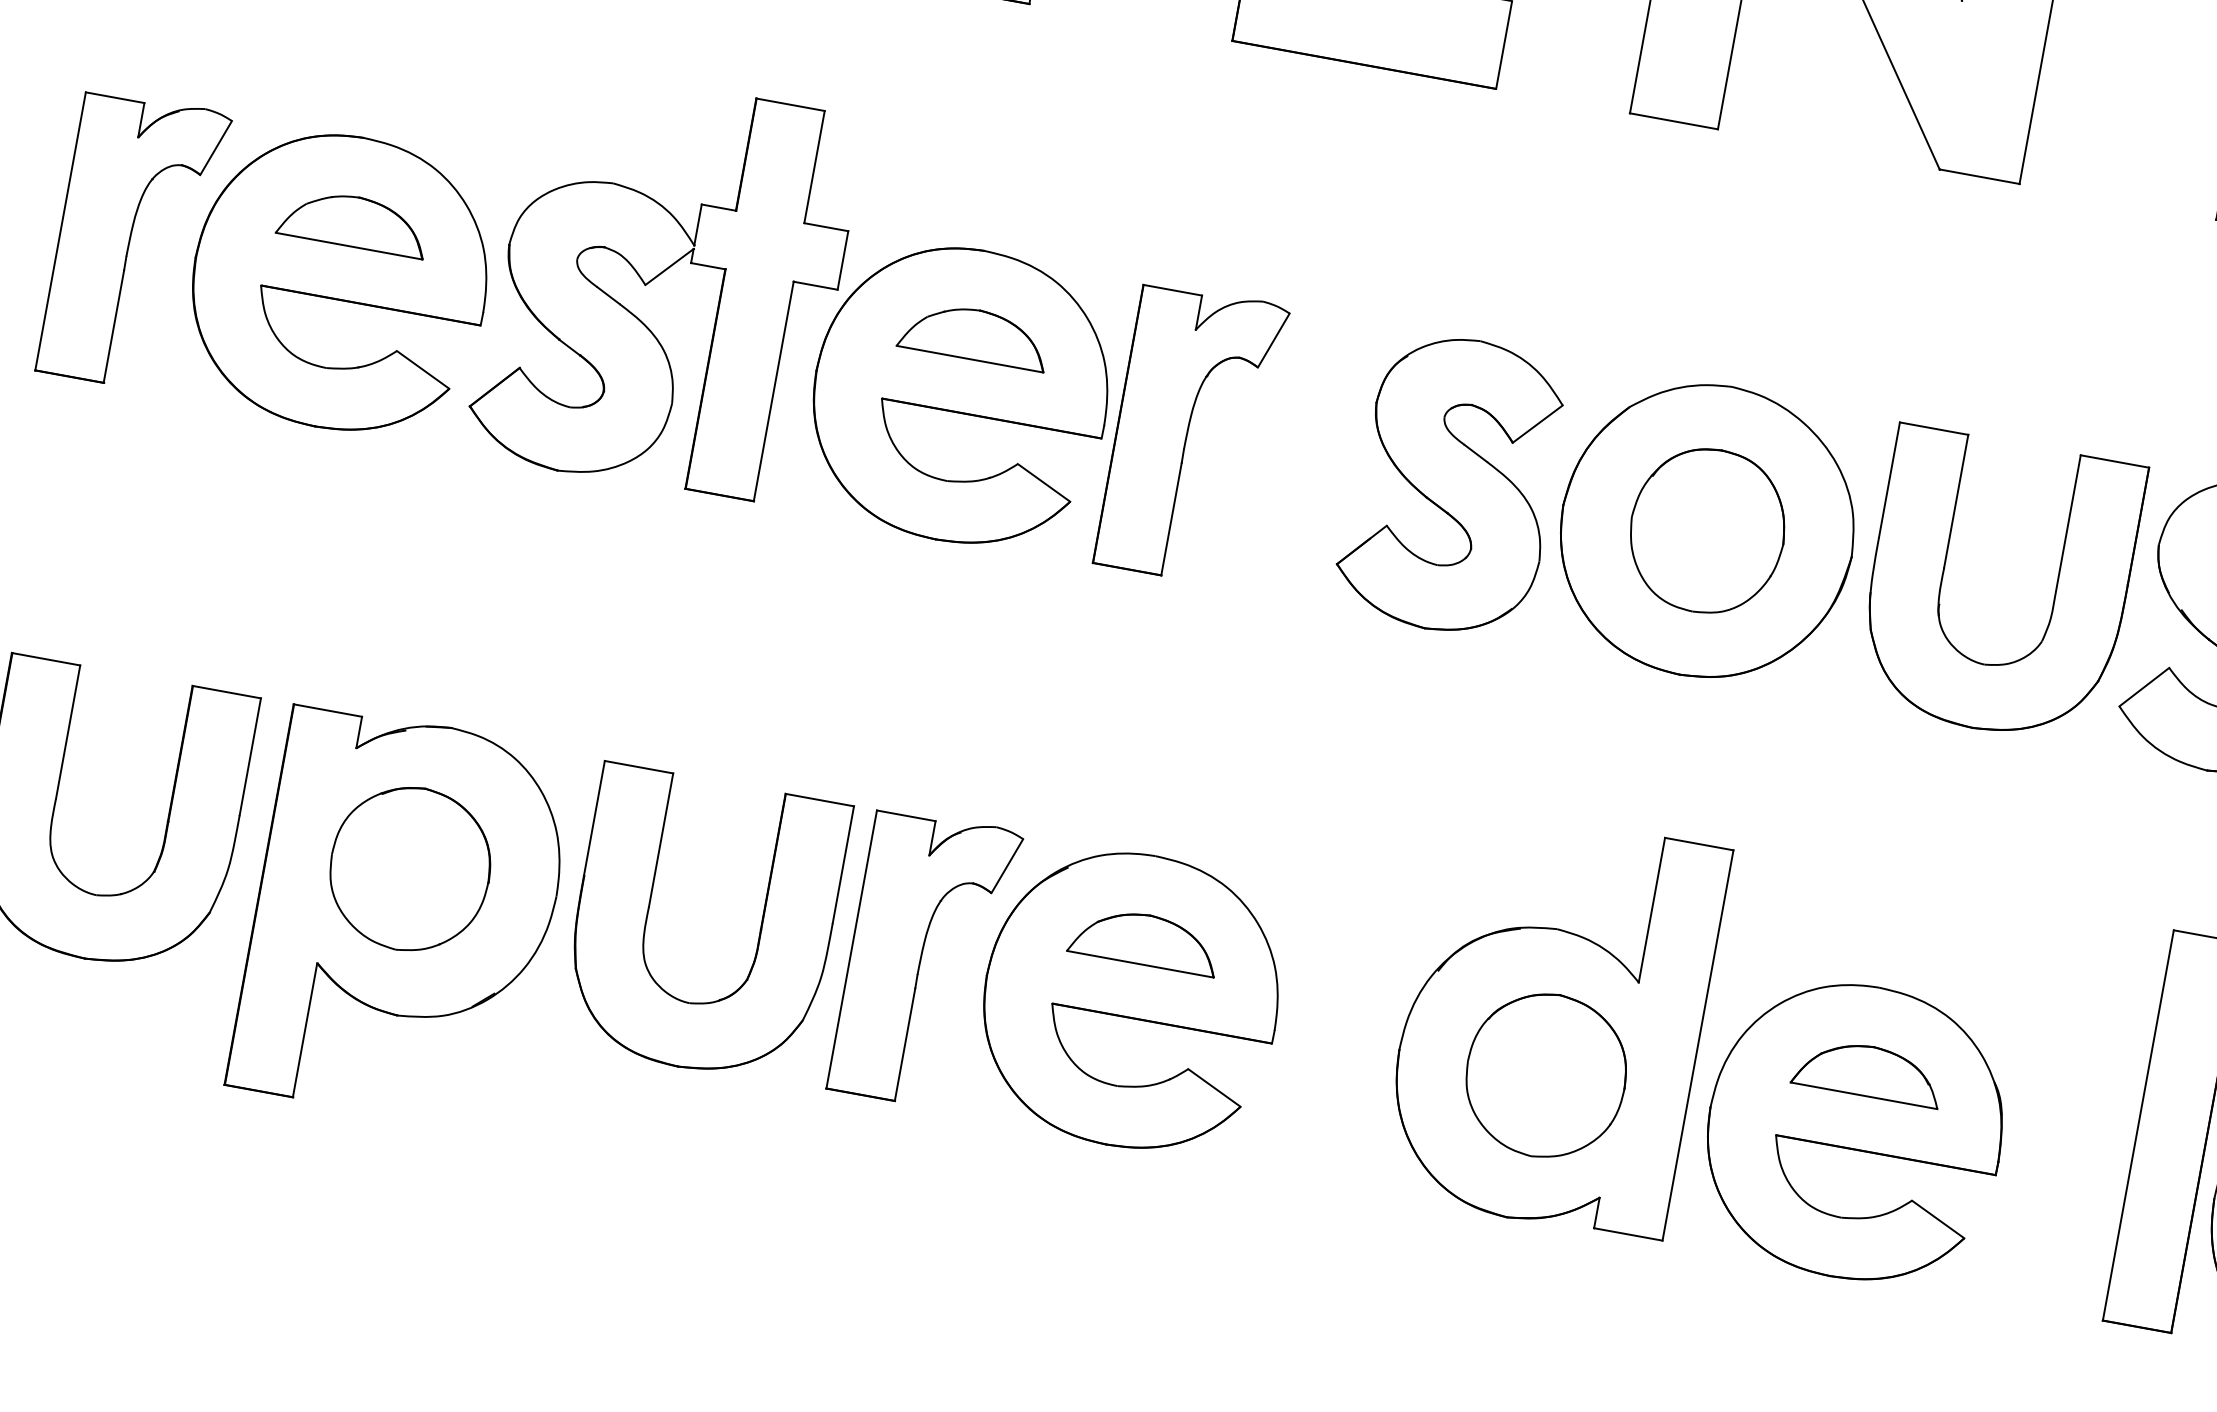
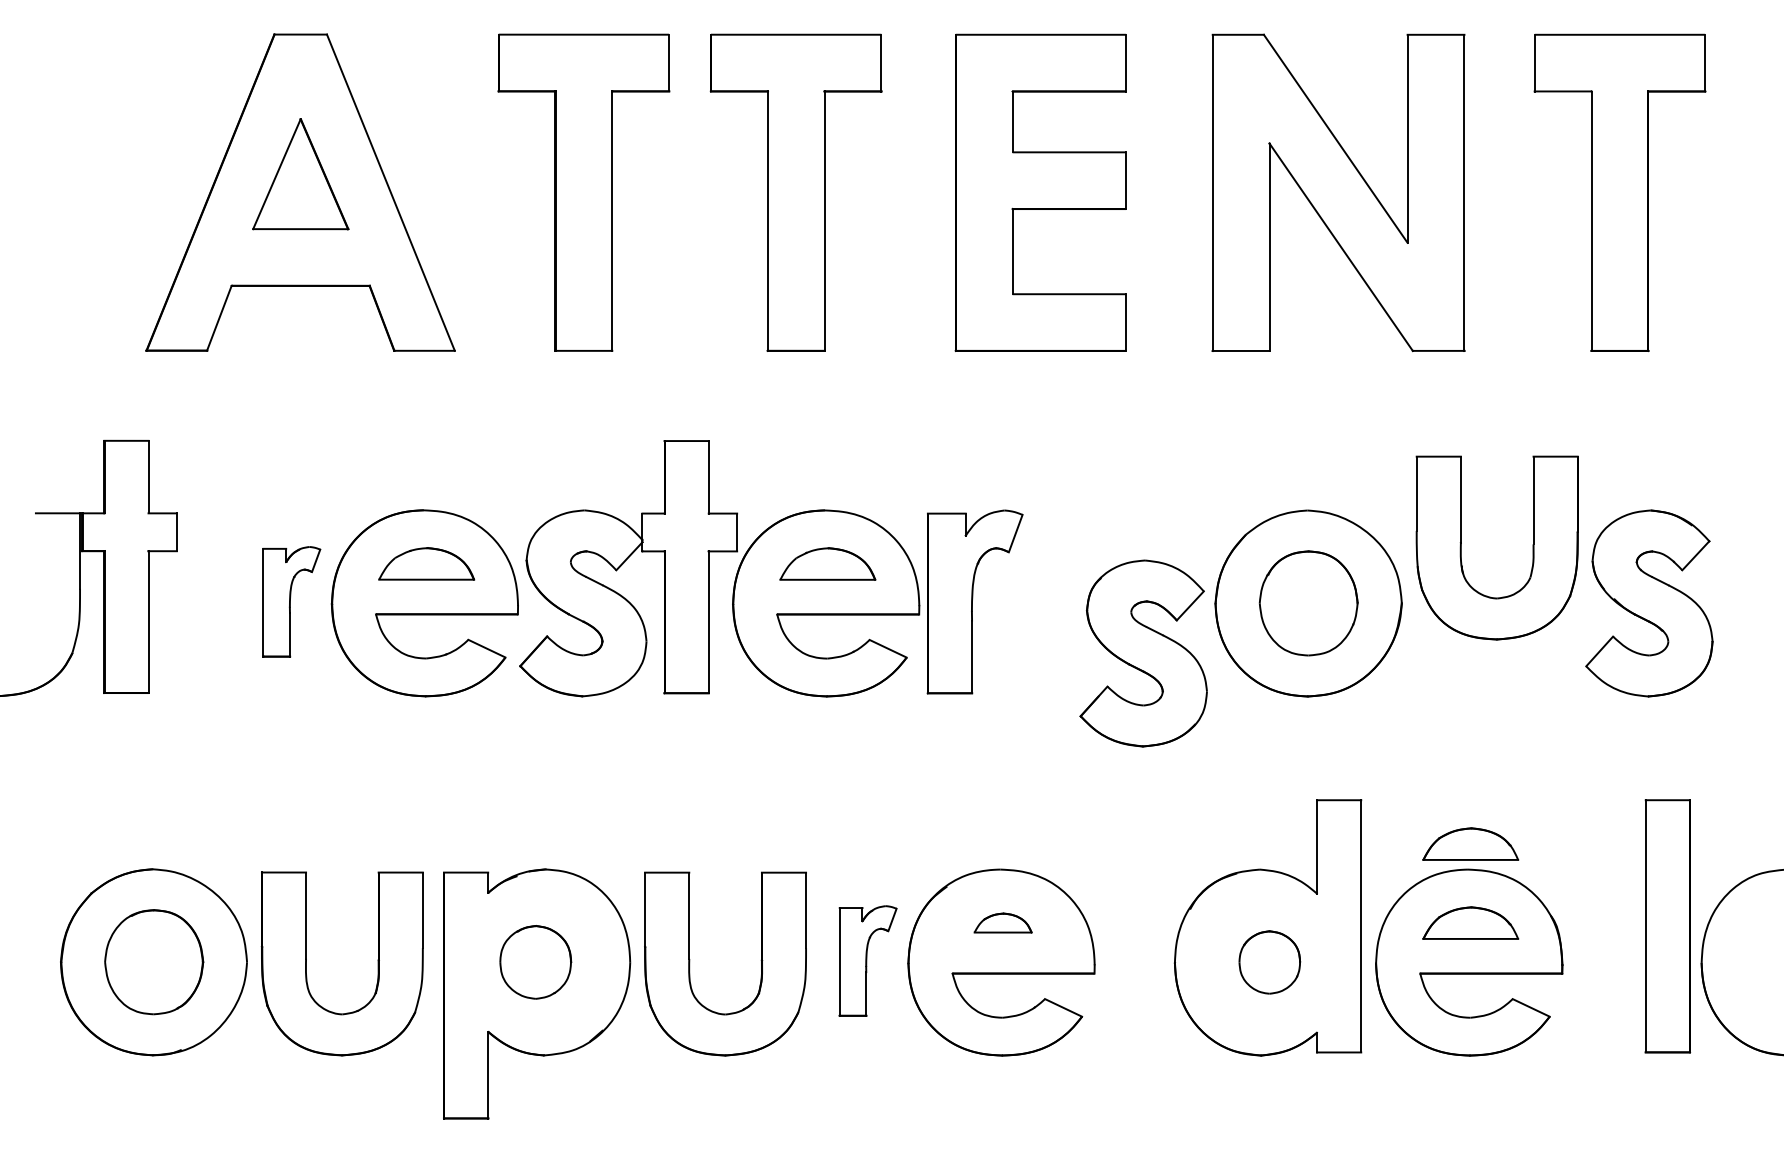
part: (133, 241) -> (291, 601), size x0.6
part: (1451, 484) -> (1143, 653), moved
part: (1943, 575) -> (1461, 547), moved
part: (409, 869) -> (535, 962), size x0.7
part: (1143, 938) -> (1002, 922), size x0.6
part: (1890, 948) -> (1470, 843), added
part: (924, 959) -> (867, 960), size x0.6
part: (1545, 1075) -> (1269, 962), size x0.6

